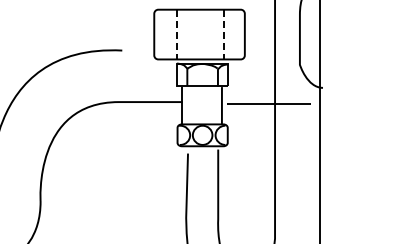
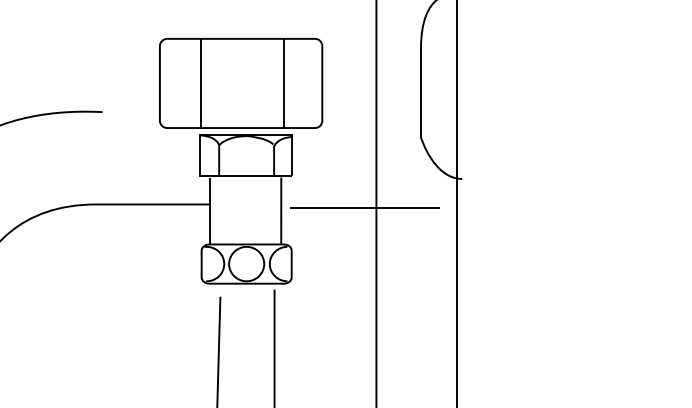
line: (177, 34) -> (201, 83), dashed -> solid
line: (223, 34) -> (284, 83), dashed -> solid

